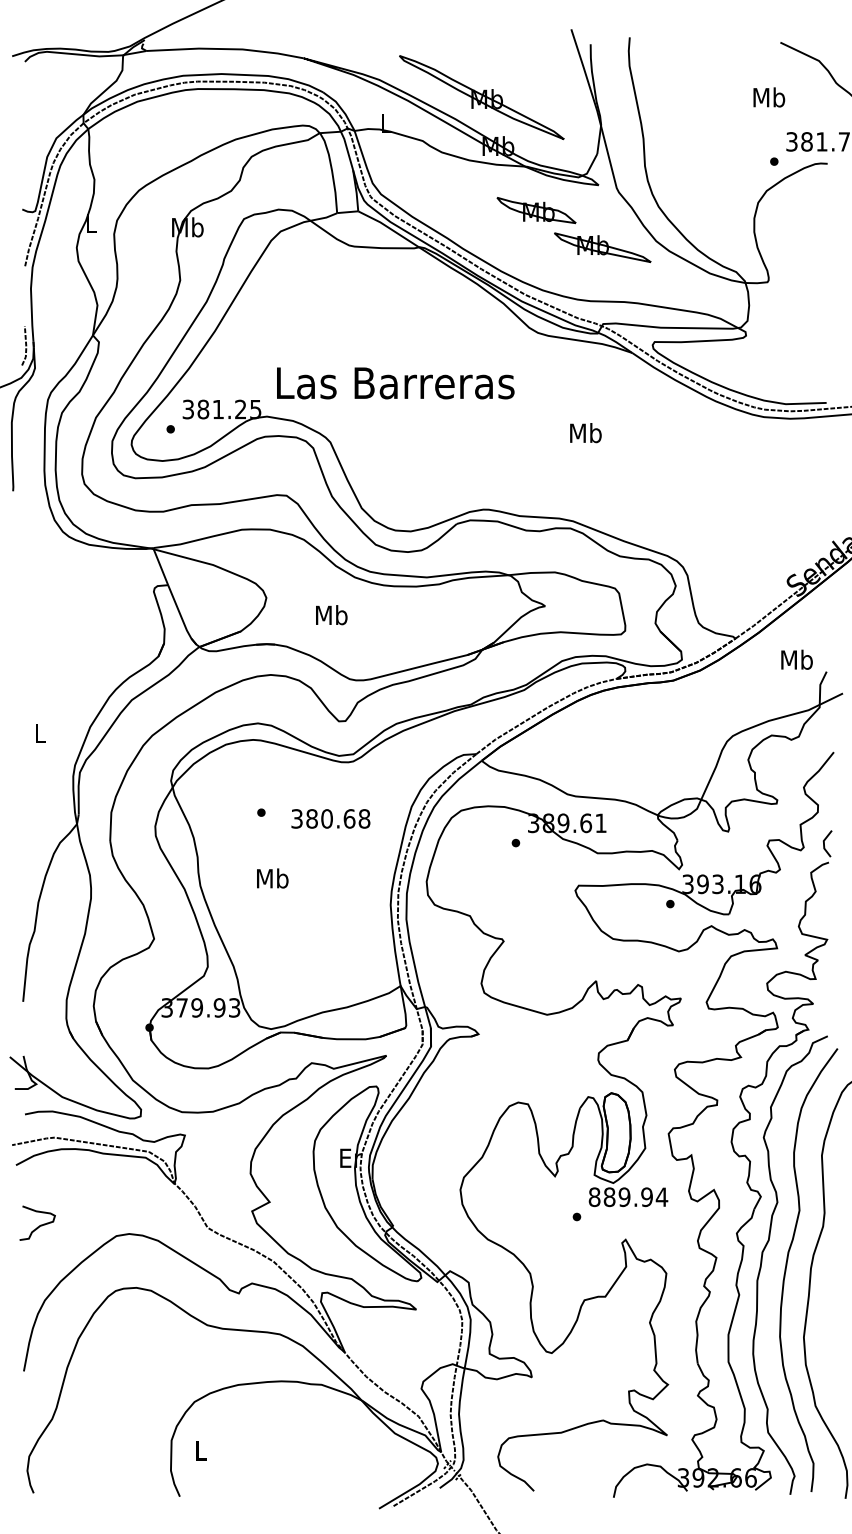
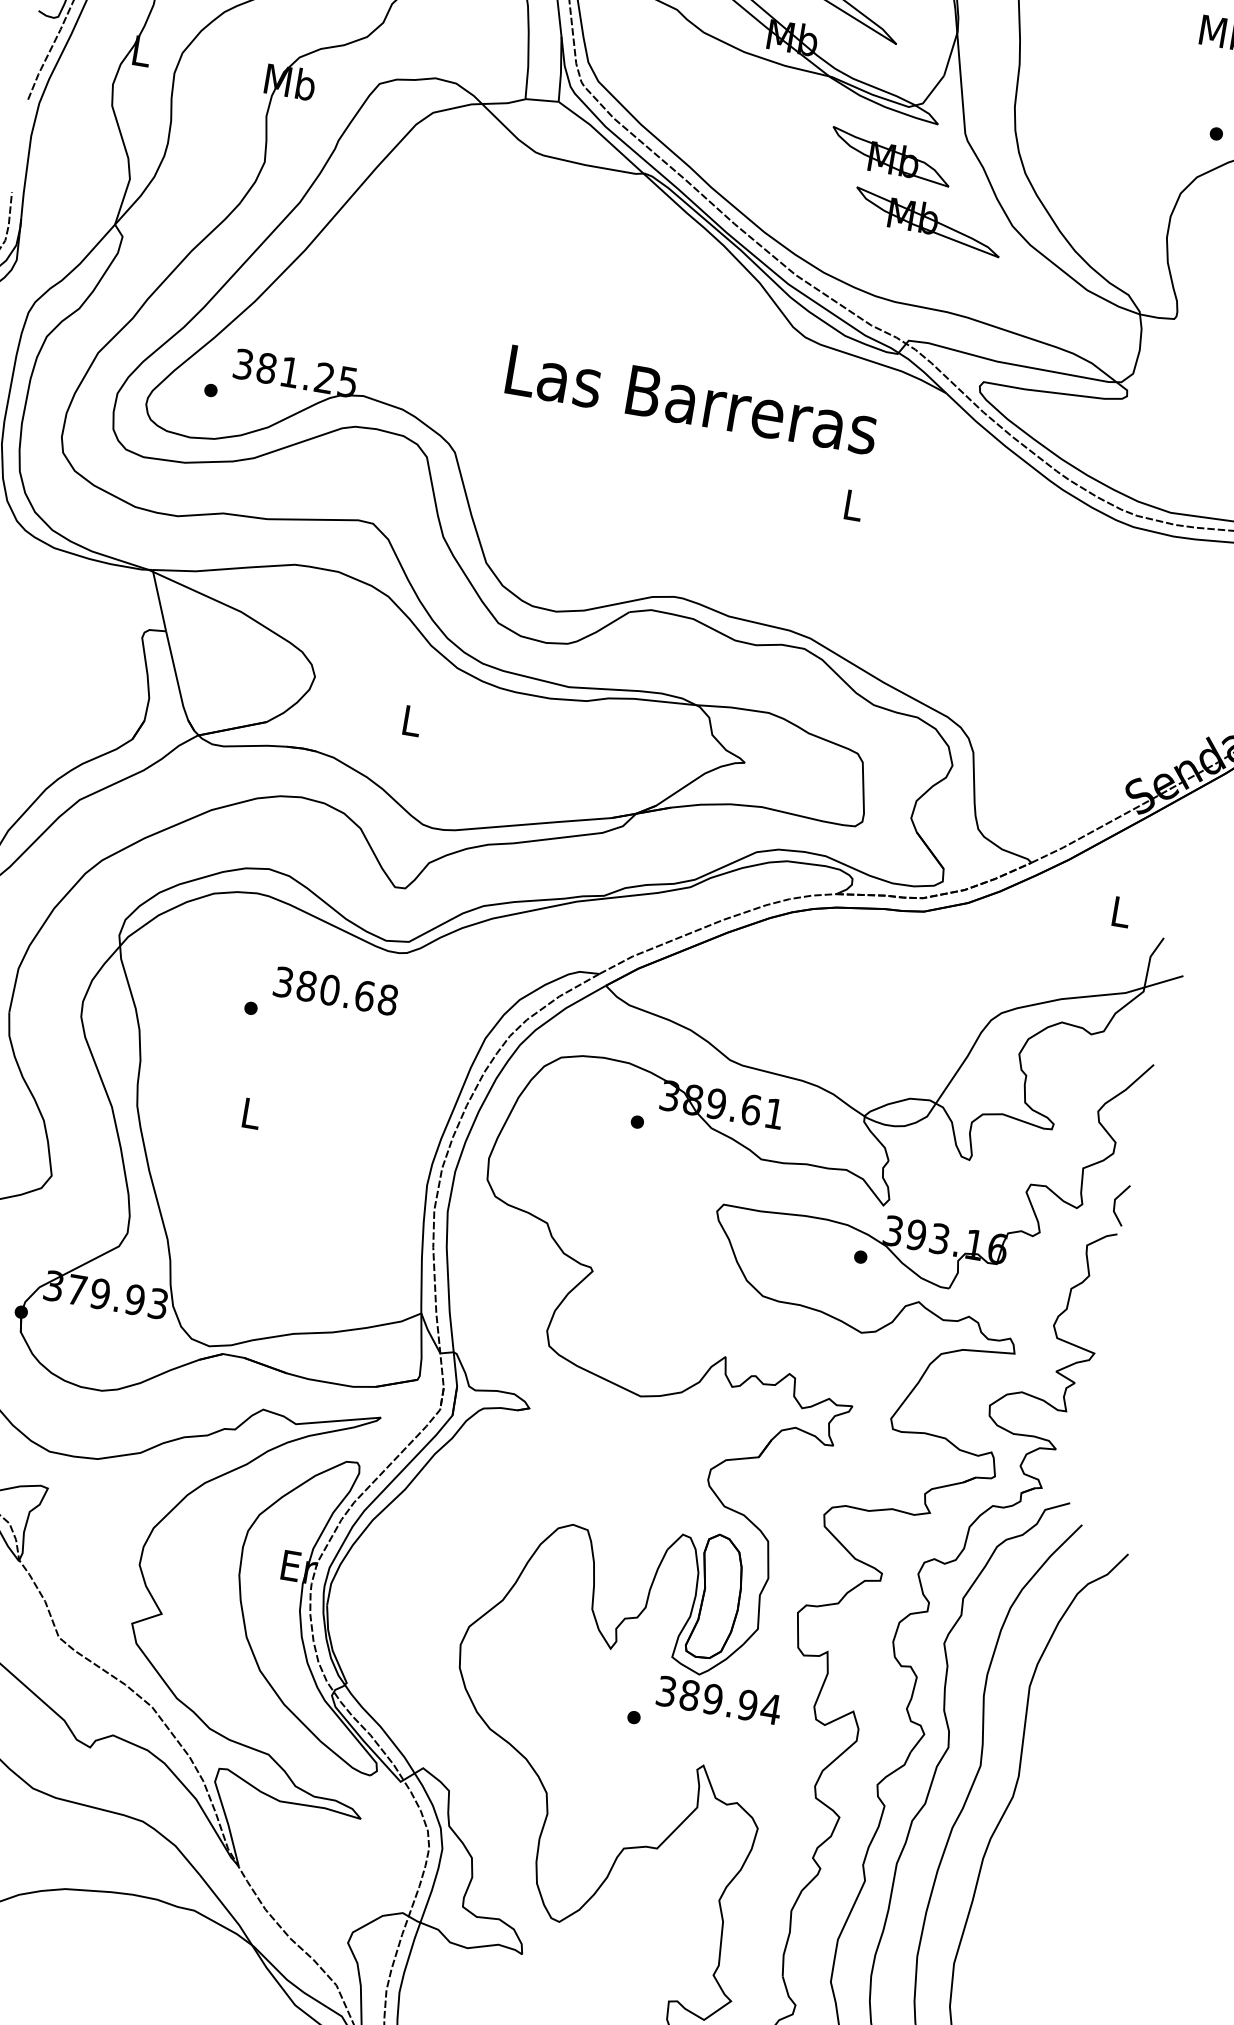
part: (536, 210) -> (890, 156), moved
text: (395, 383) -> (691, 400), moved
text: (585, 433) -> (852, 505), Mb -> L
text: (331, 615) -> (411, 721), Mb -> L
text: (796, 659) -> (1120, 911), Mb -> L
text: (330, 818) -> (335, 990), moved
text: (272, 878) -> (250, 1113), Mb -> L
text: (594, 1196) -> (666, 1690), 889.94 -> 389.94

